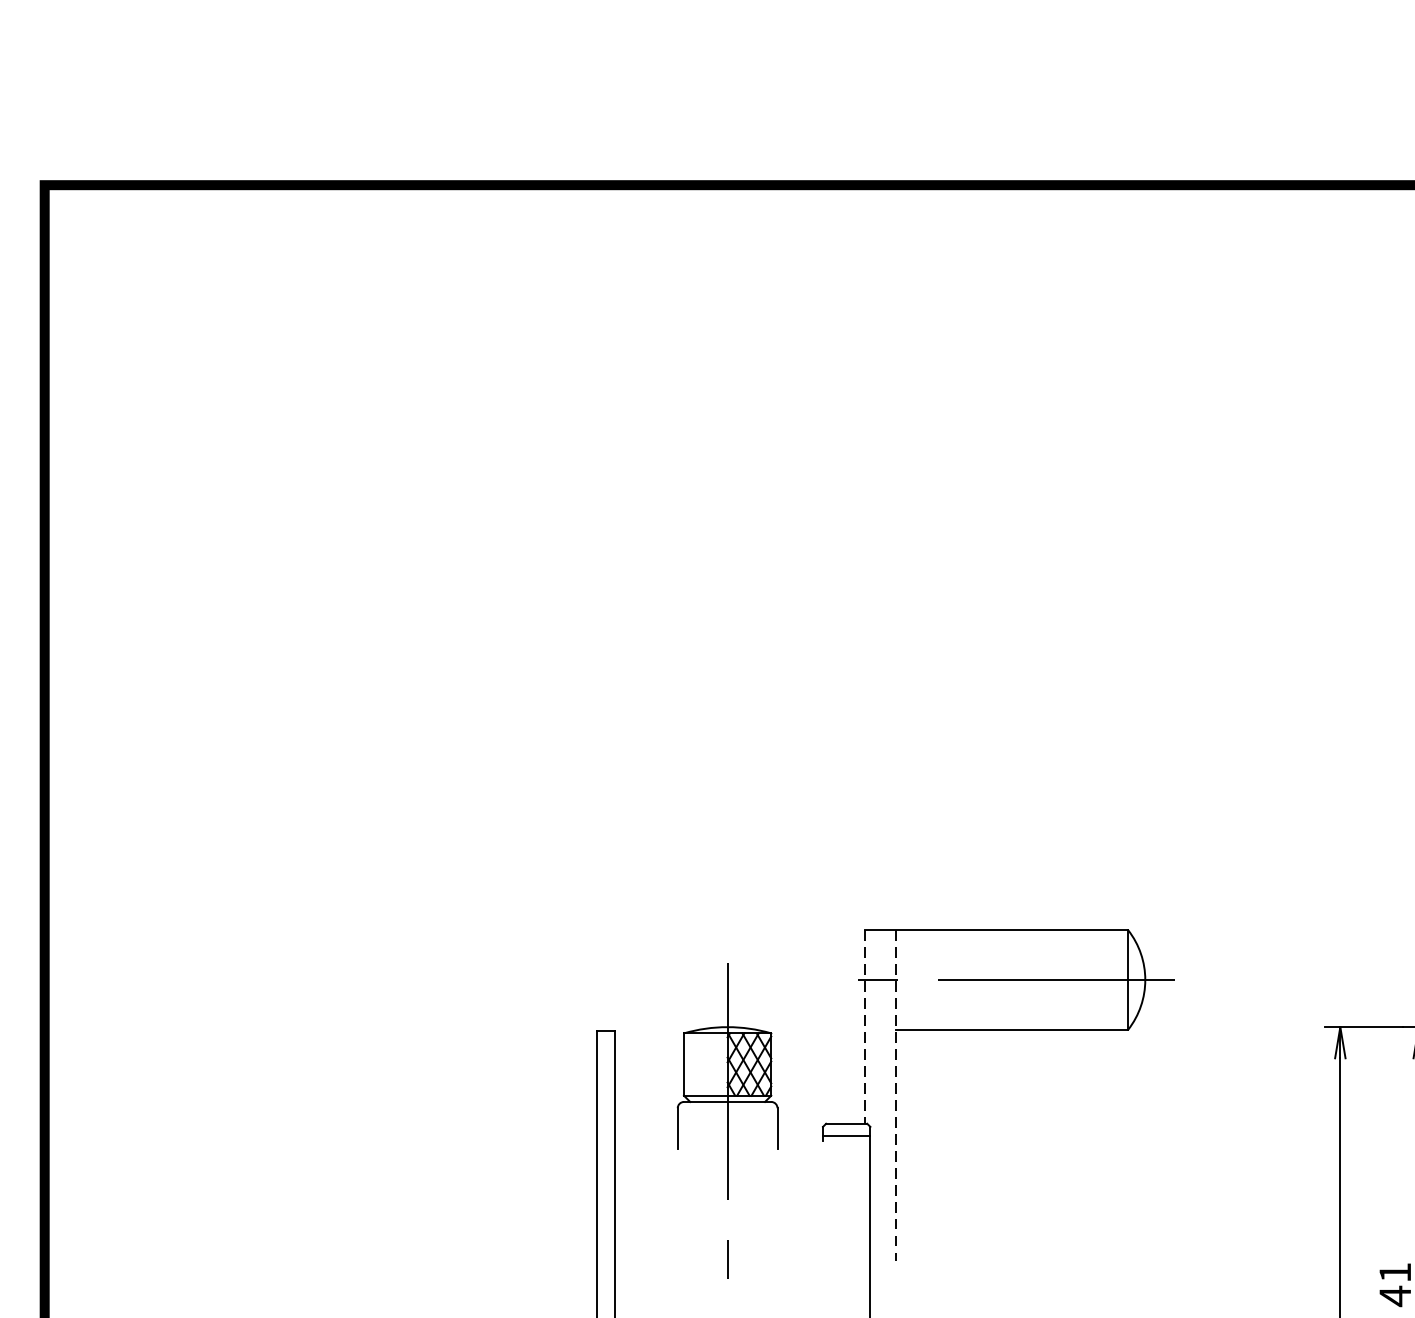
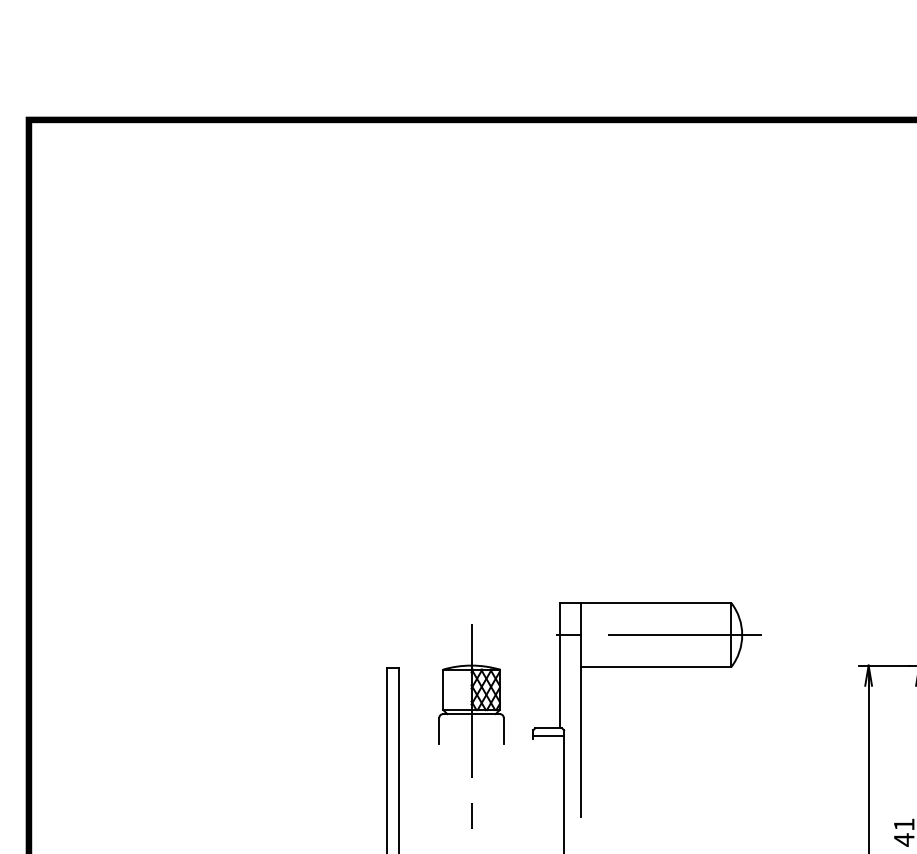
line: (864, 1027) -> (560, 665), dashed -> solid
line: (895, 1096) -> (580, 710), dashed -> solid

